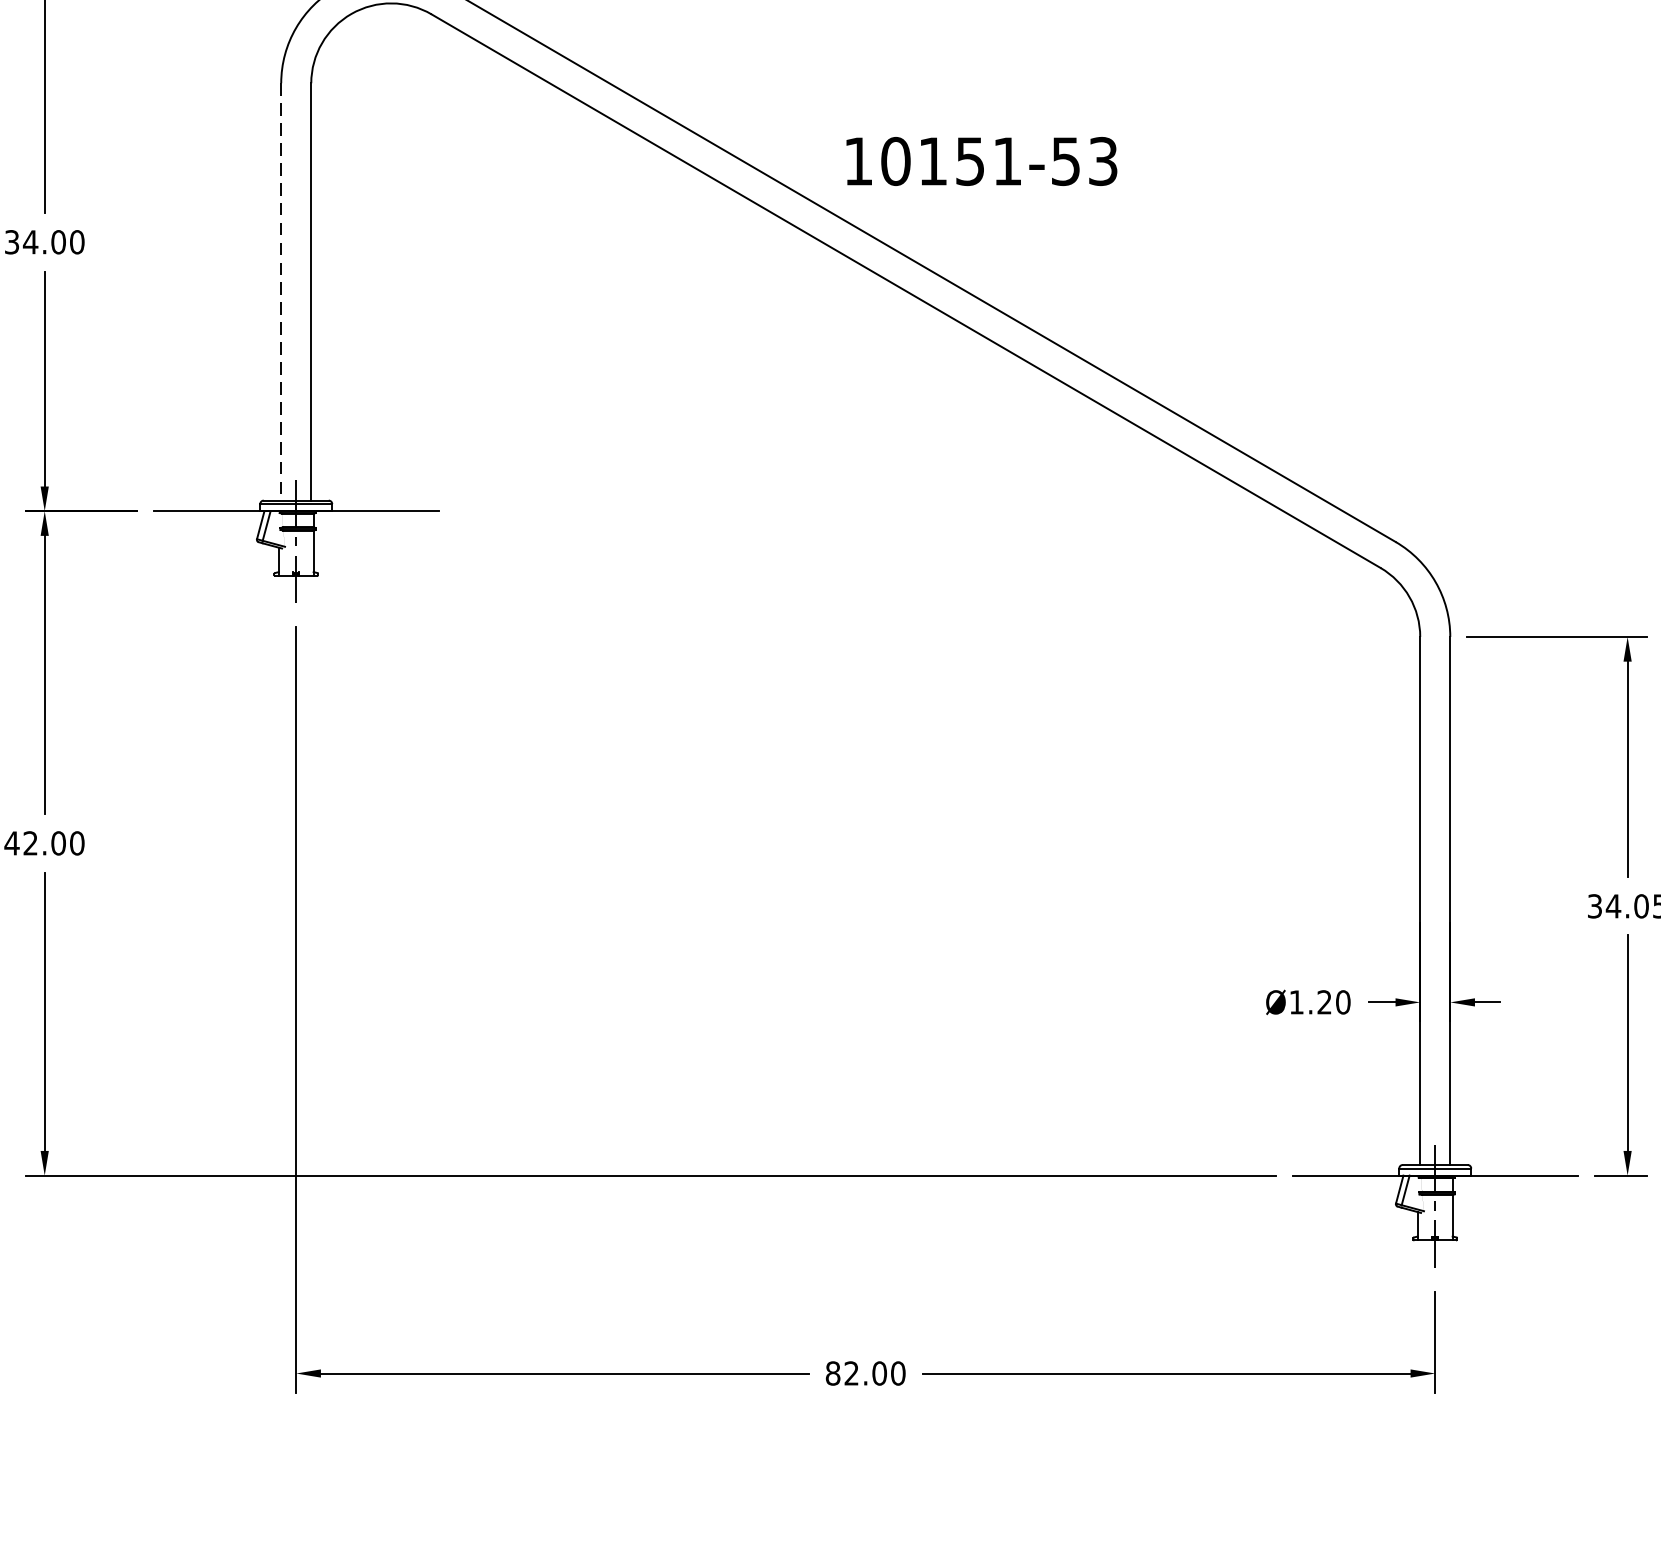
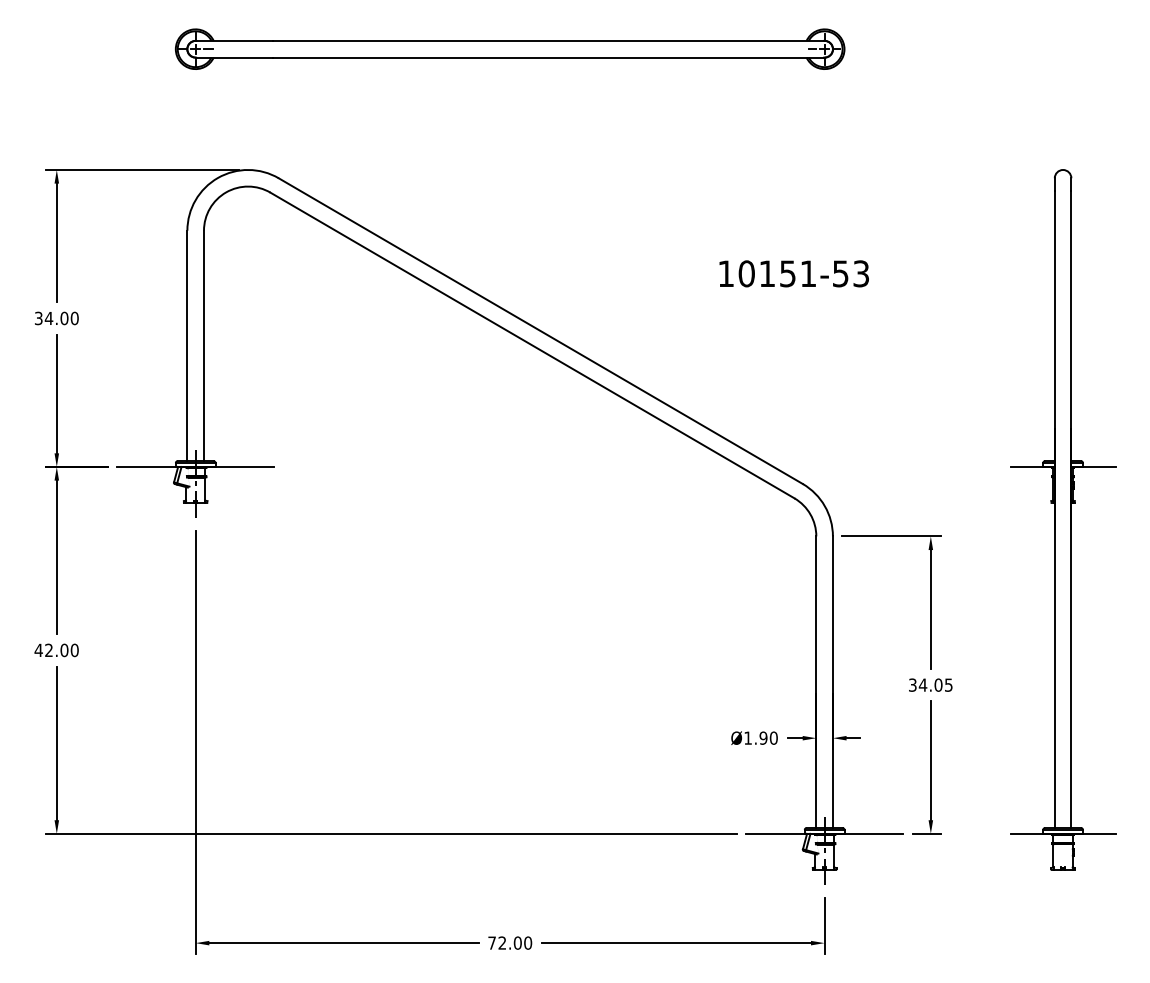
text: (980, 160) -> (793, 273), moved
line: (281, 293) -> (187, 346), dashed -> solid
text: (1324, 1001) -> (763, 737), Ø1.20 -> Ø1.90
text: (833, 1372) -> (492, 942), 82.00 -> 72.00

